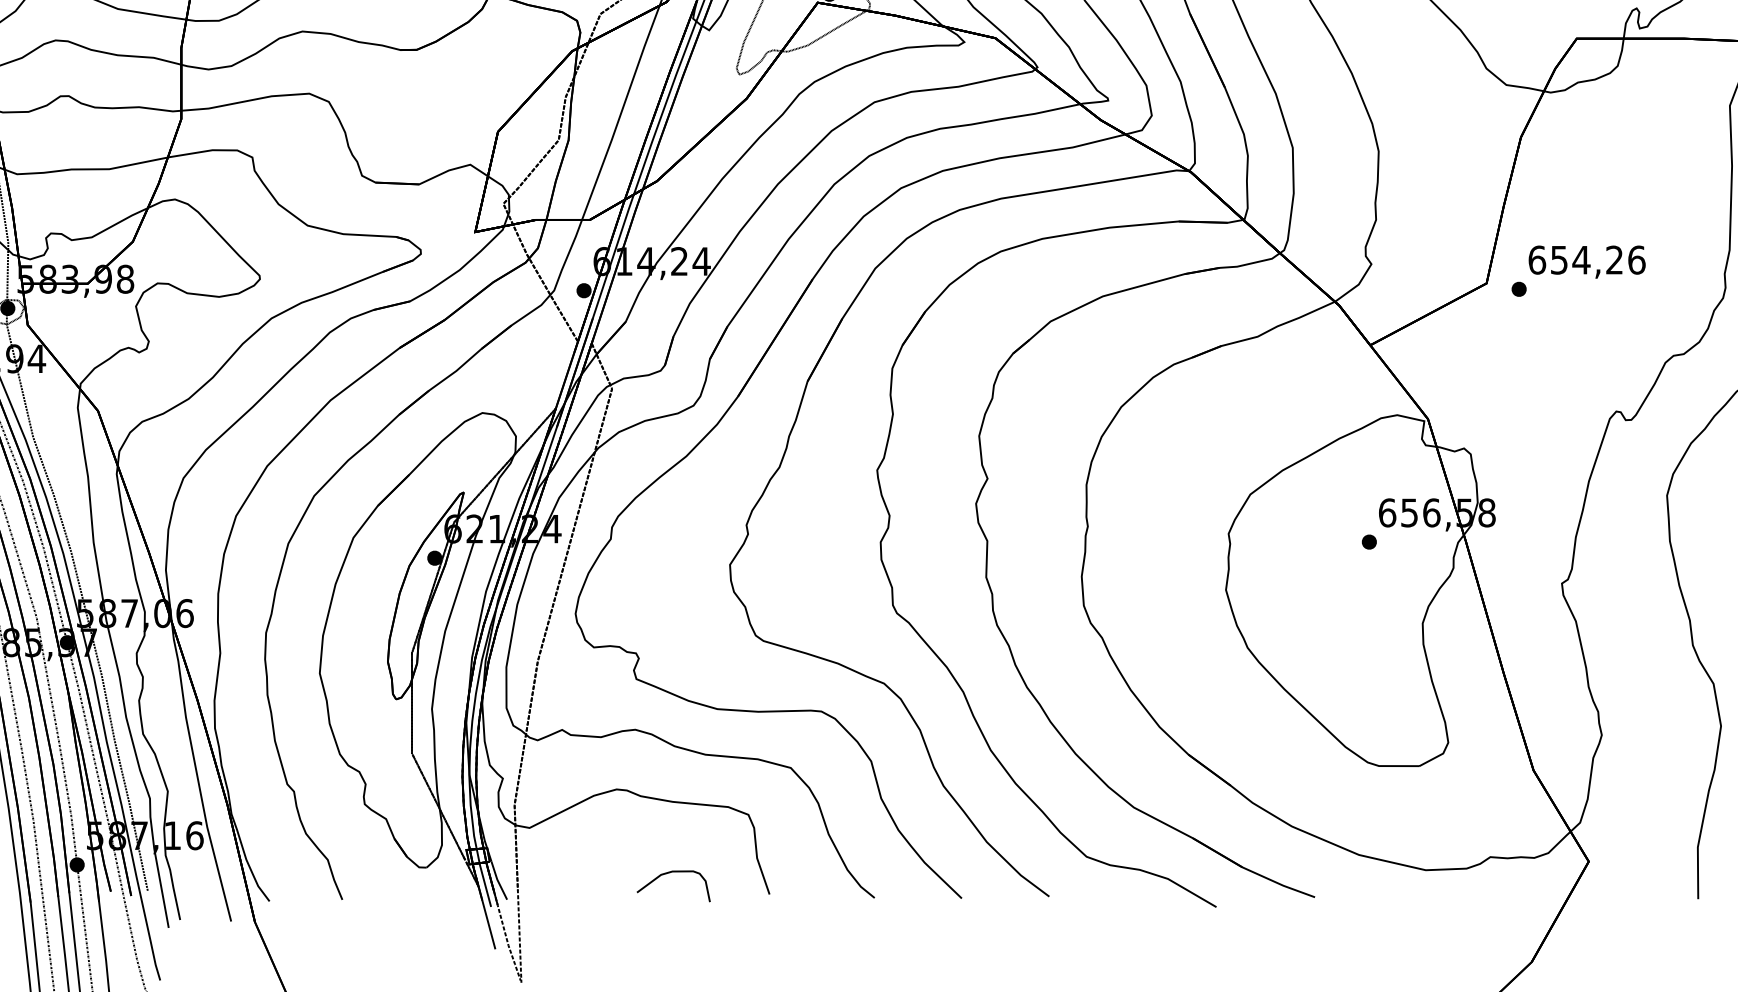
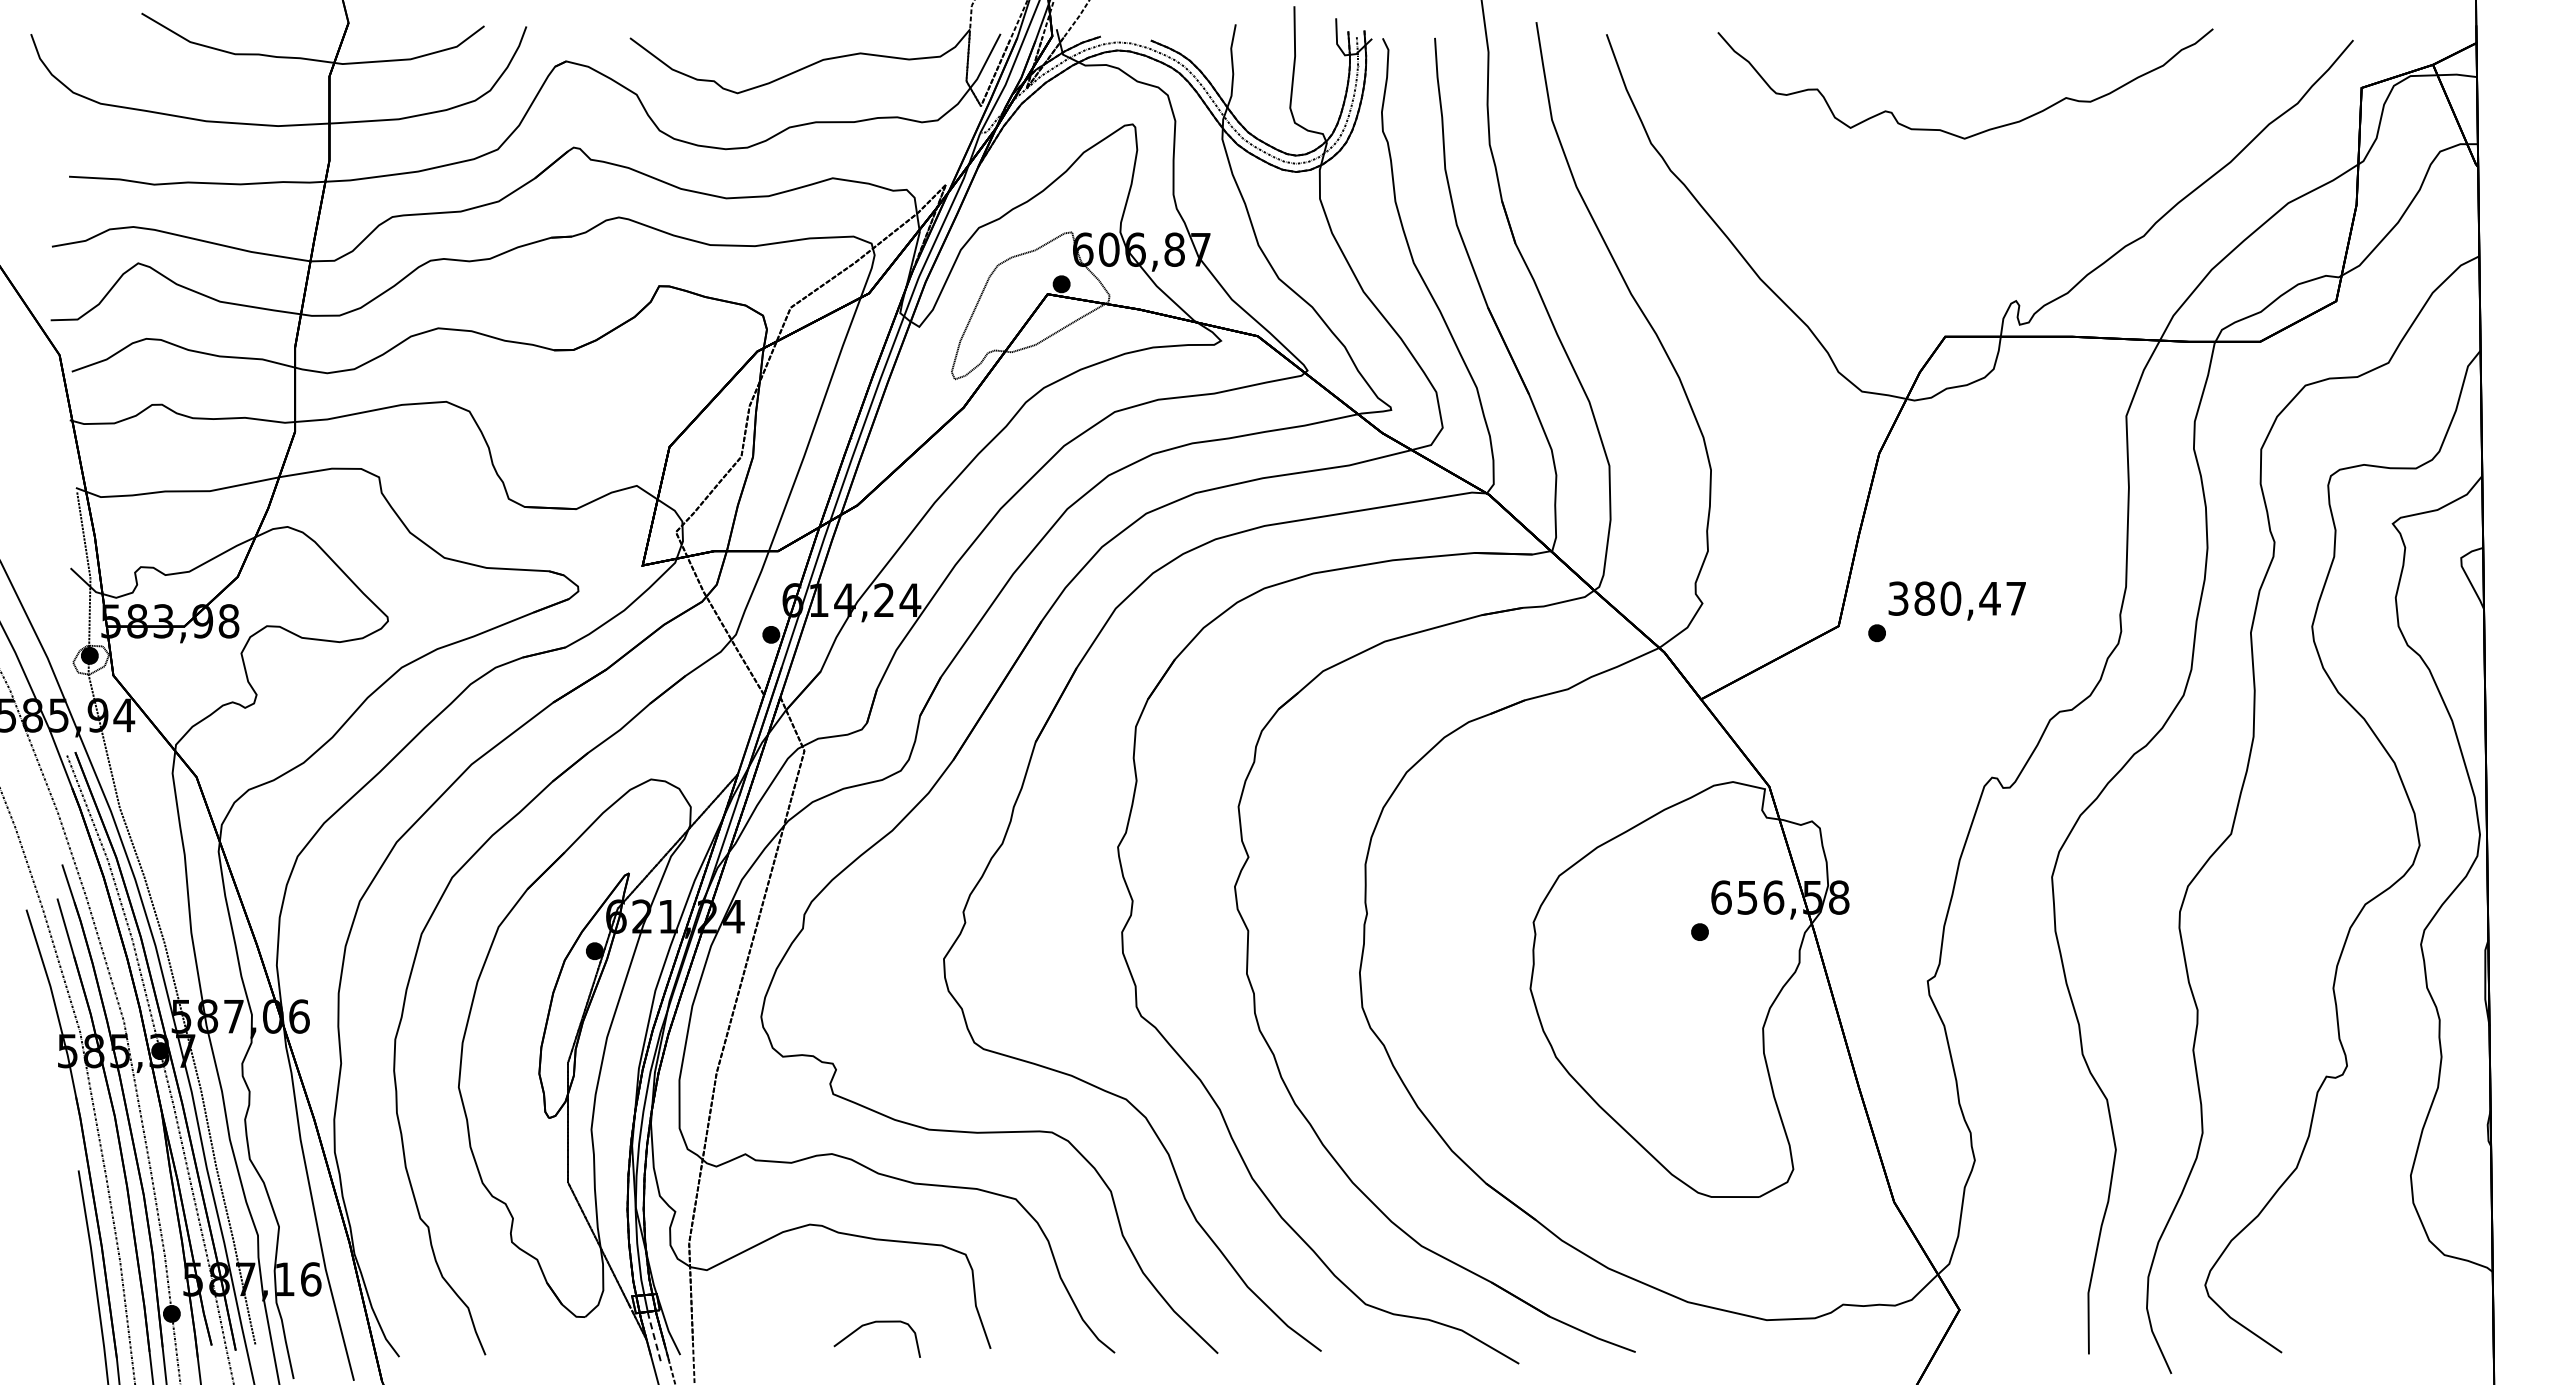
text: (1587, 259) -> (1957, 598), 654,26 -> 380,47
line: (485, 884) -> (654, 1337), solid -> dashed

